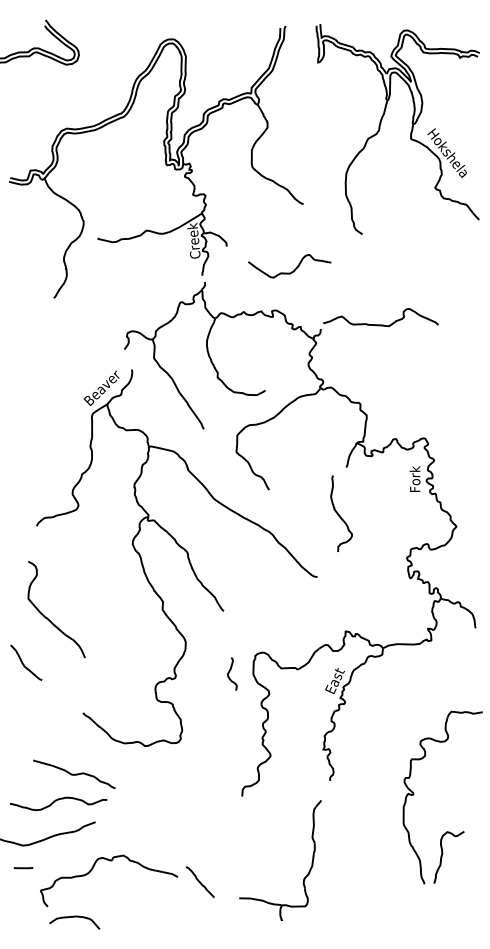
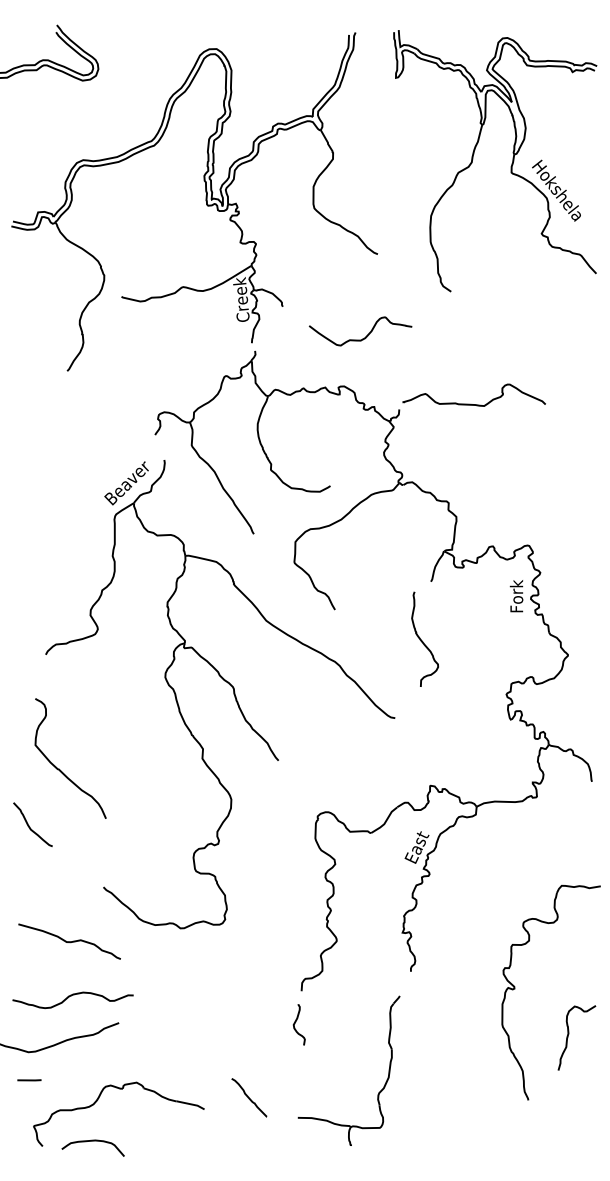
curve: (230, 672) -> (296, 1022), moved
curve: (74, 774) -> (69, 941), moved
curve: (443, 854) -> (569, 1034), moved
part: (109, 861) -> (119, 1089), moved

